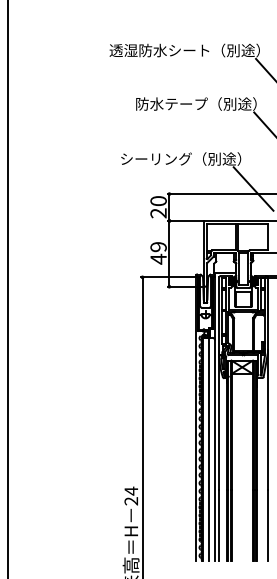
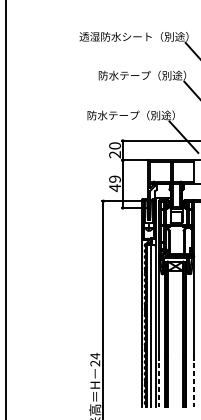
text: (156, 158) -> (113, 115), シーリング（別途） -> 防水テープ（別途）
line: (219, 525) -> (159, 381), solid -> dashed
line: (267, 525) -> (193, 381), solid -> dashed

